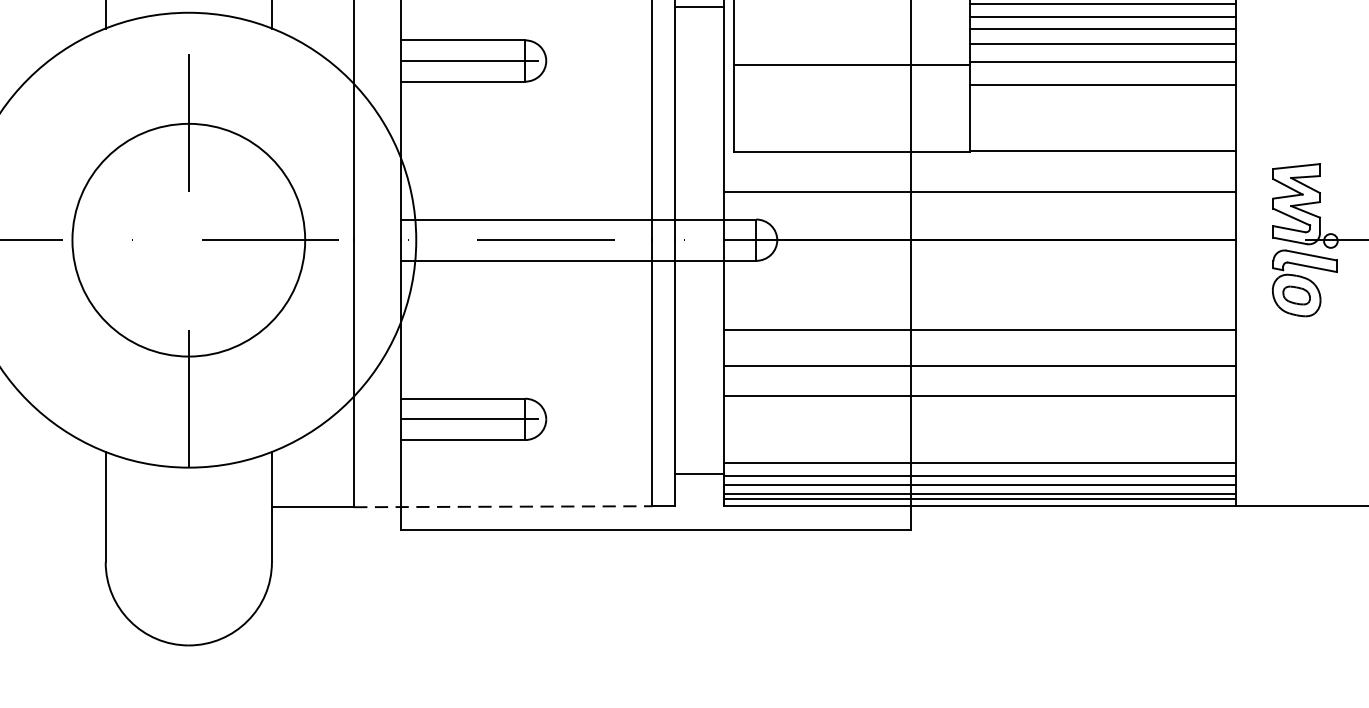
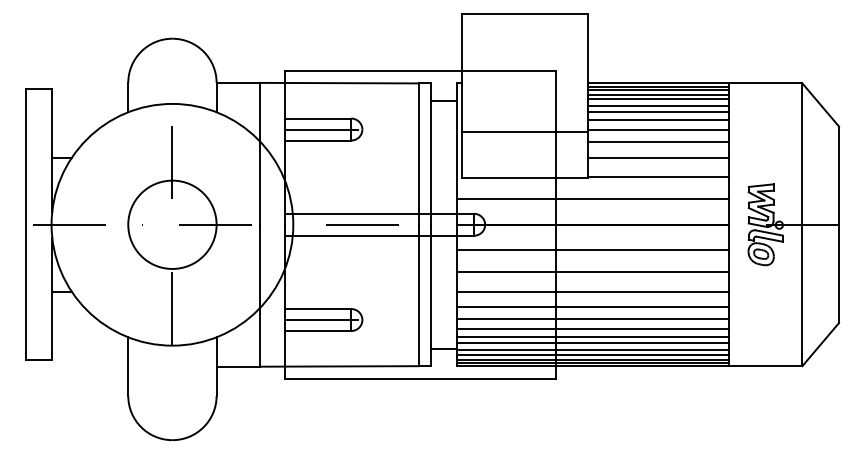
line: (1103, 113) -> (658, 157), added
circle: (188, 239) -> (172, 224), size x0.71
line: (979, 288) -> (592, 250), added
line: (979, 418) -> (592, 319), added
line: (979, 437) -> (592, 329), added
line: (979, 452) -> (592, 337), added
line: (505, 506) -> (340, 366), dashed -> solid

